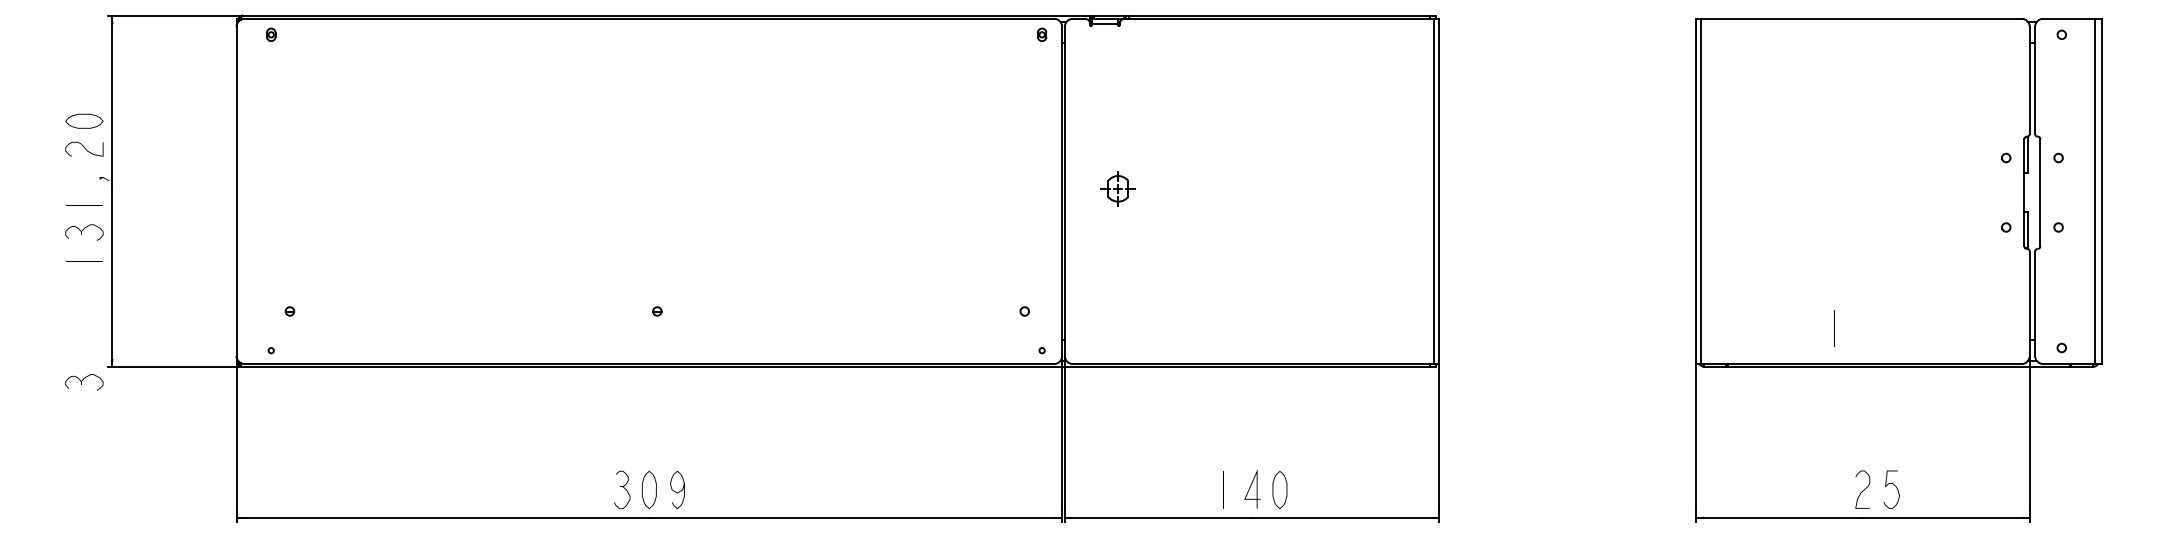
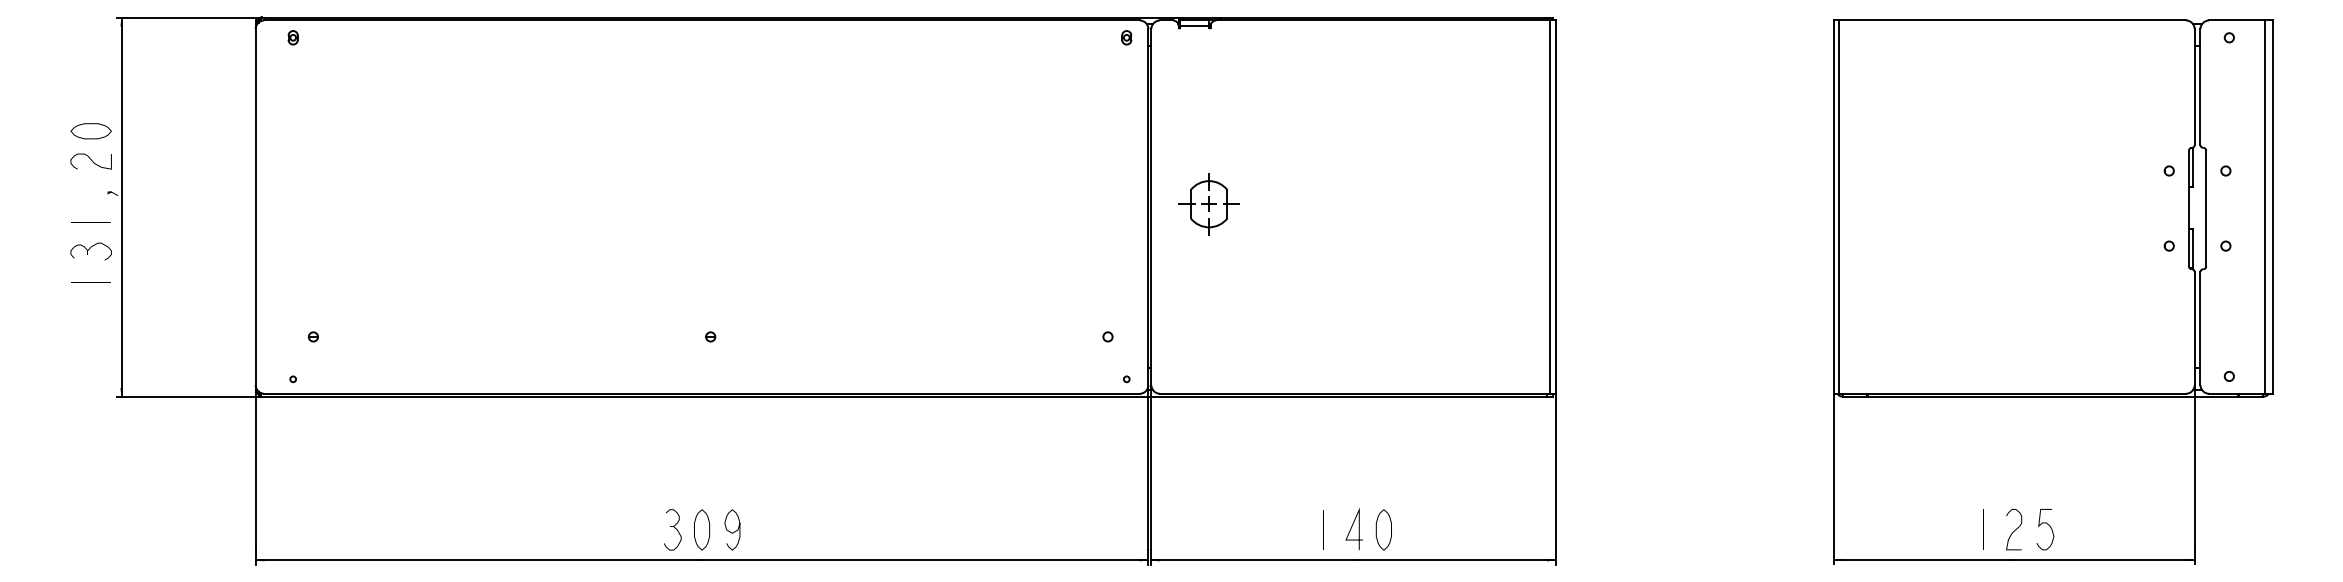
part: (1117, 189) -> (1208, 204), size x1.67
line: (1834, 328) -> (1983, 529), moved
part: (83, 382) -> (90, 413), removed

